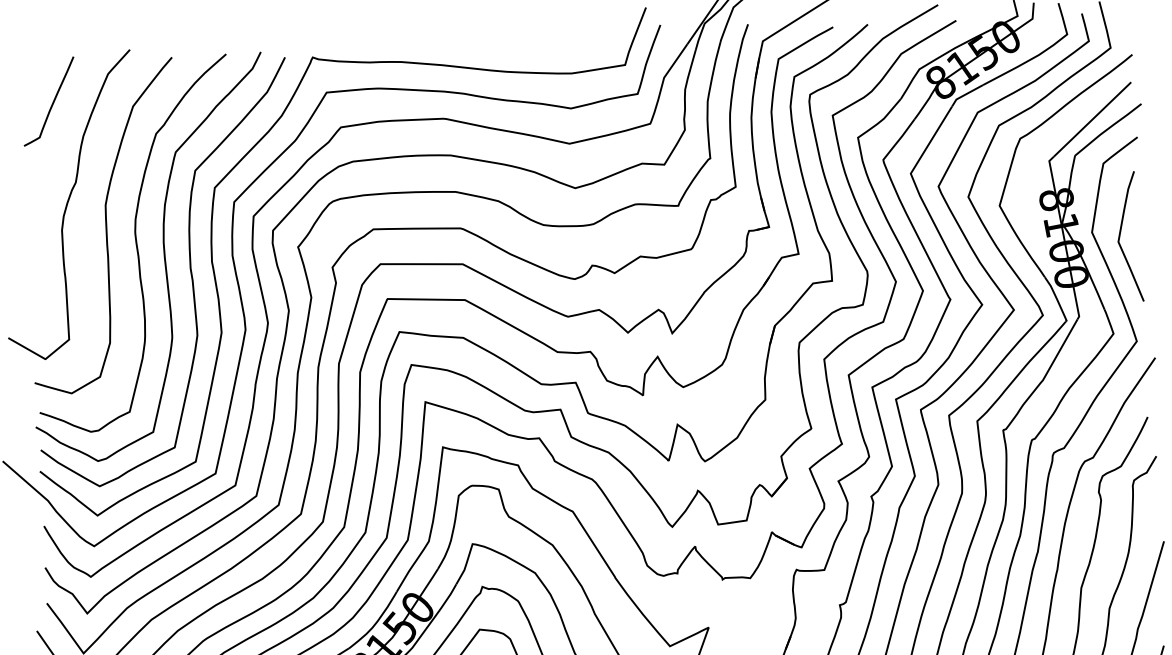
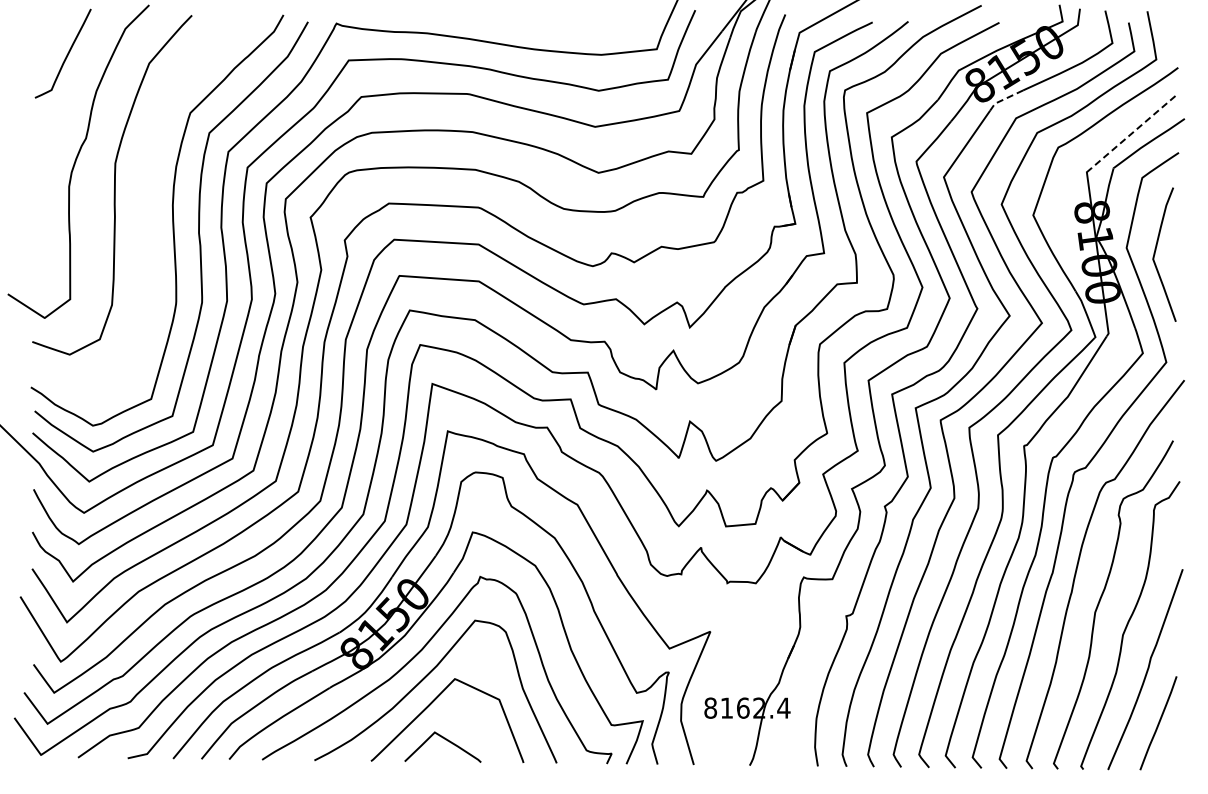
line: (965, 94) -> (1004, 99), solid -> dashed
line: (1092, 119) -> (1133, 132), solid -> dashed
curve: (135, 242) -> (143, 203), removed

